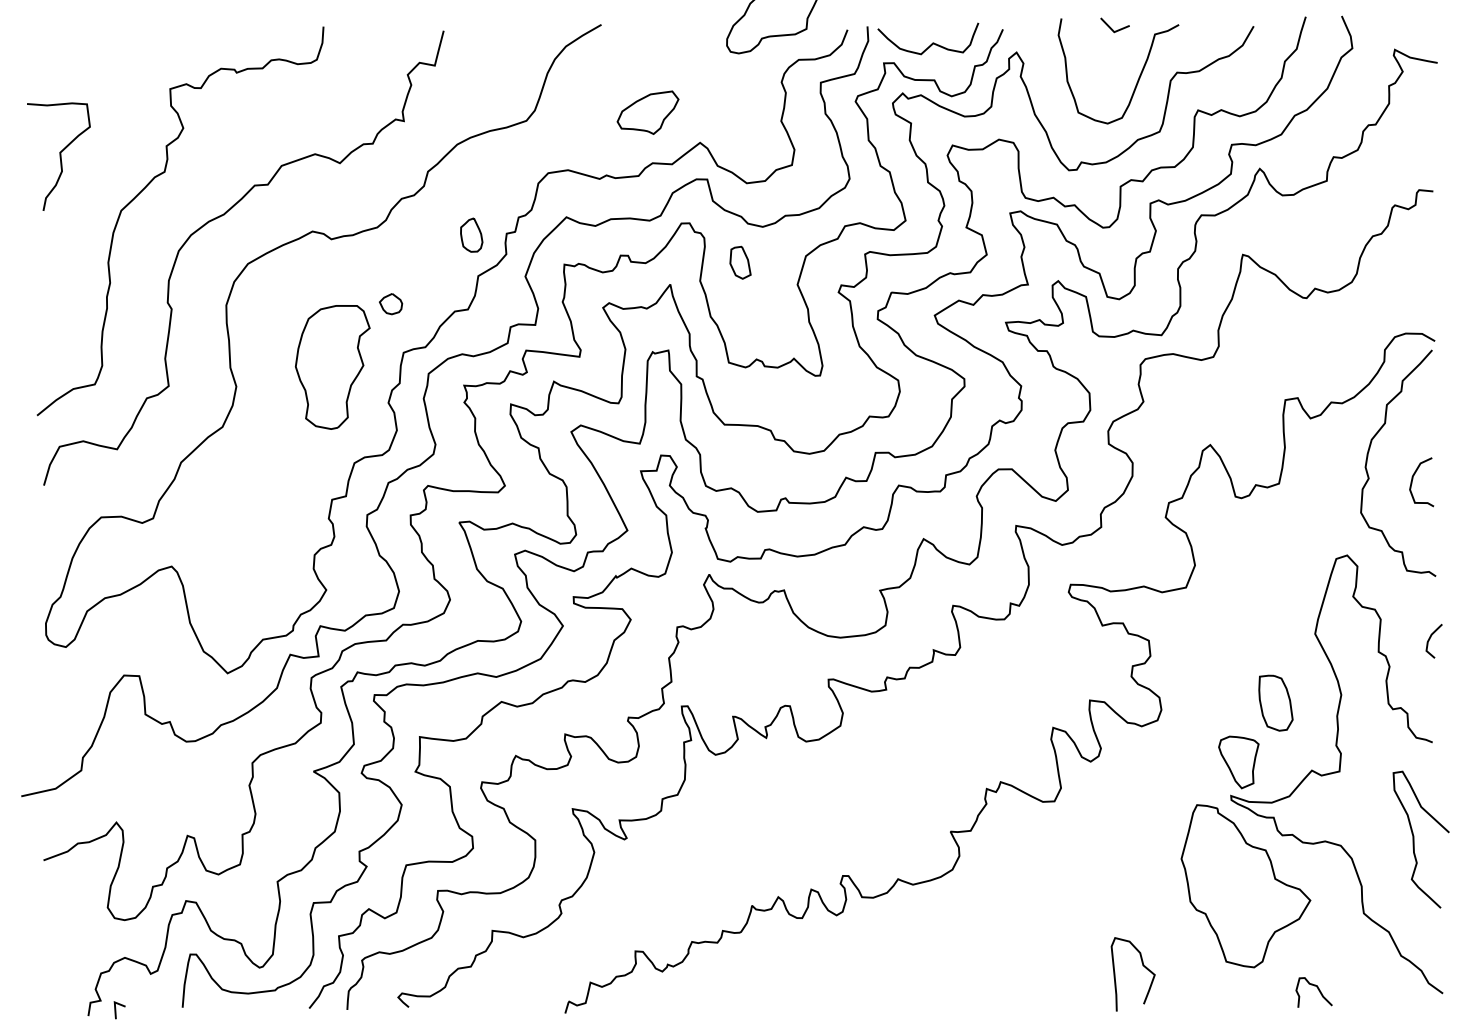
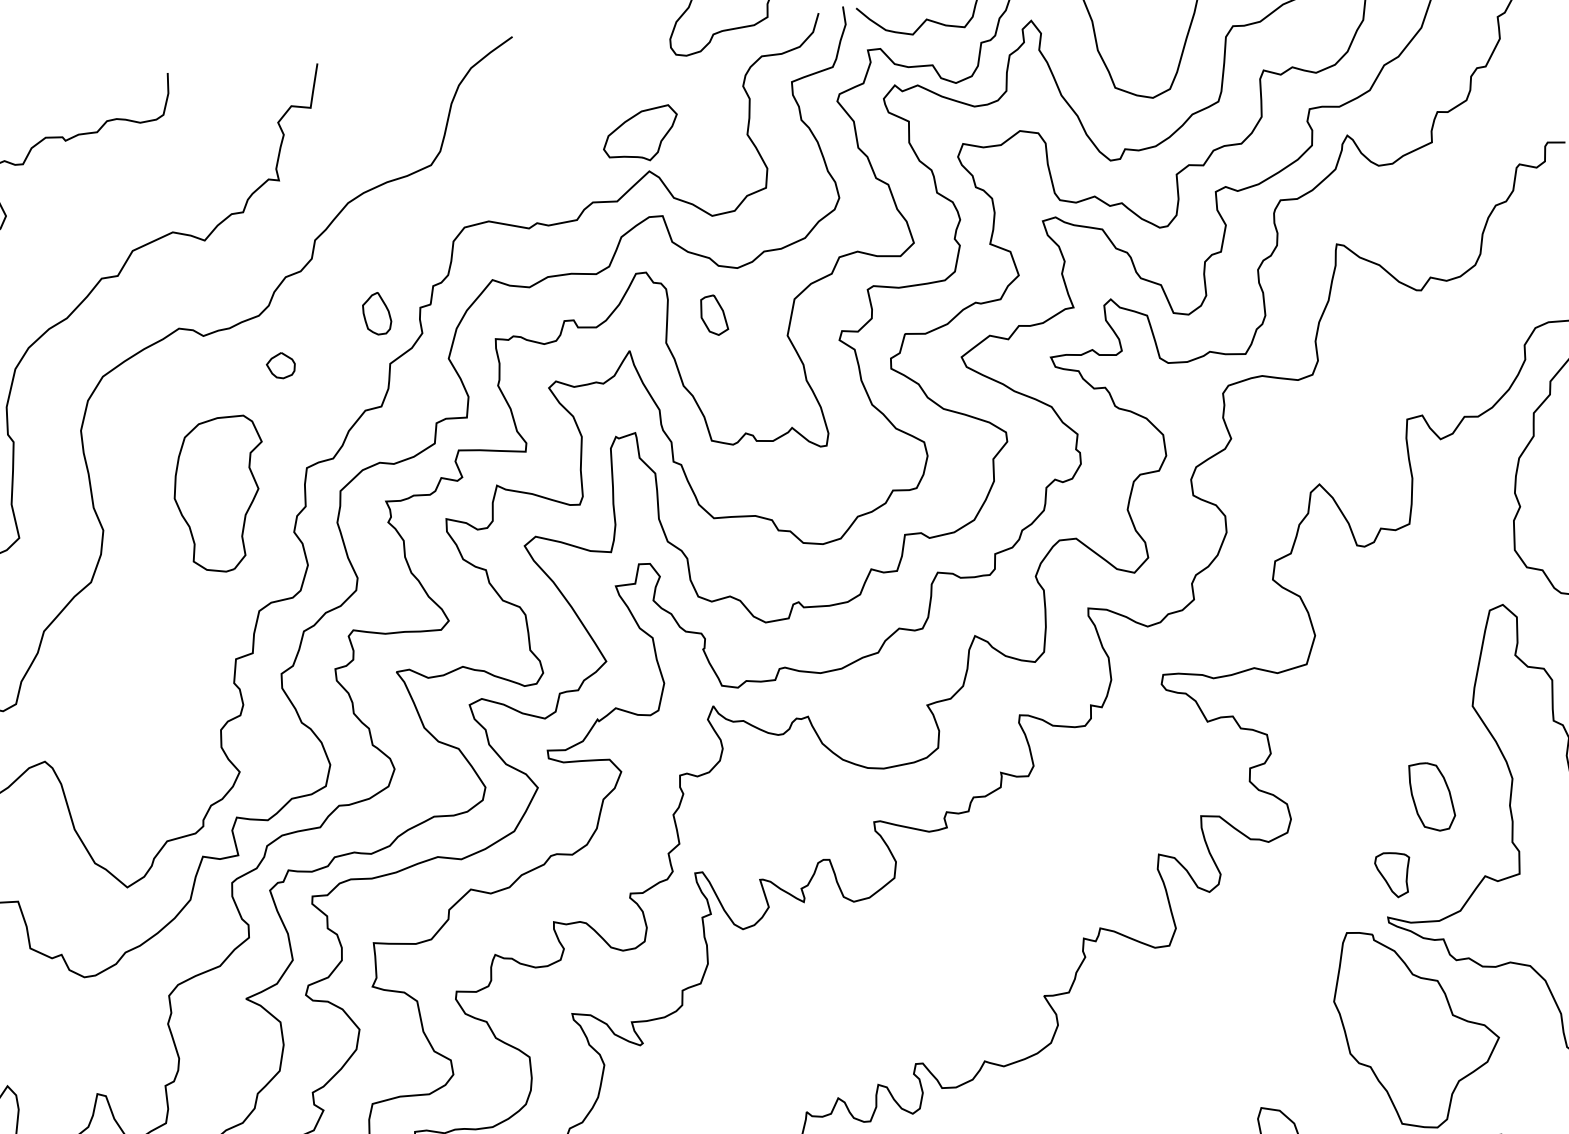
part: (647, 112) -> (639, 134), moved
part: (391, 304) -> (281, 366), moved
part: (1238, 762) -> (1393, 875), size x0.7

